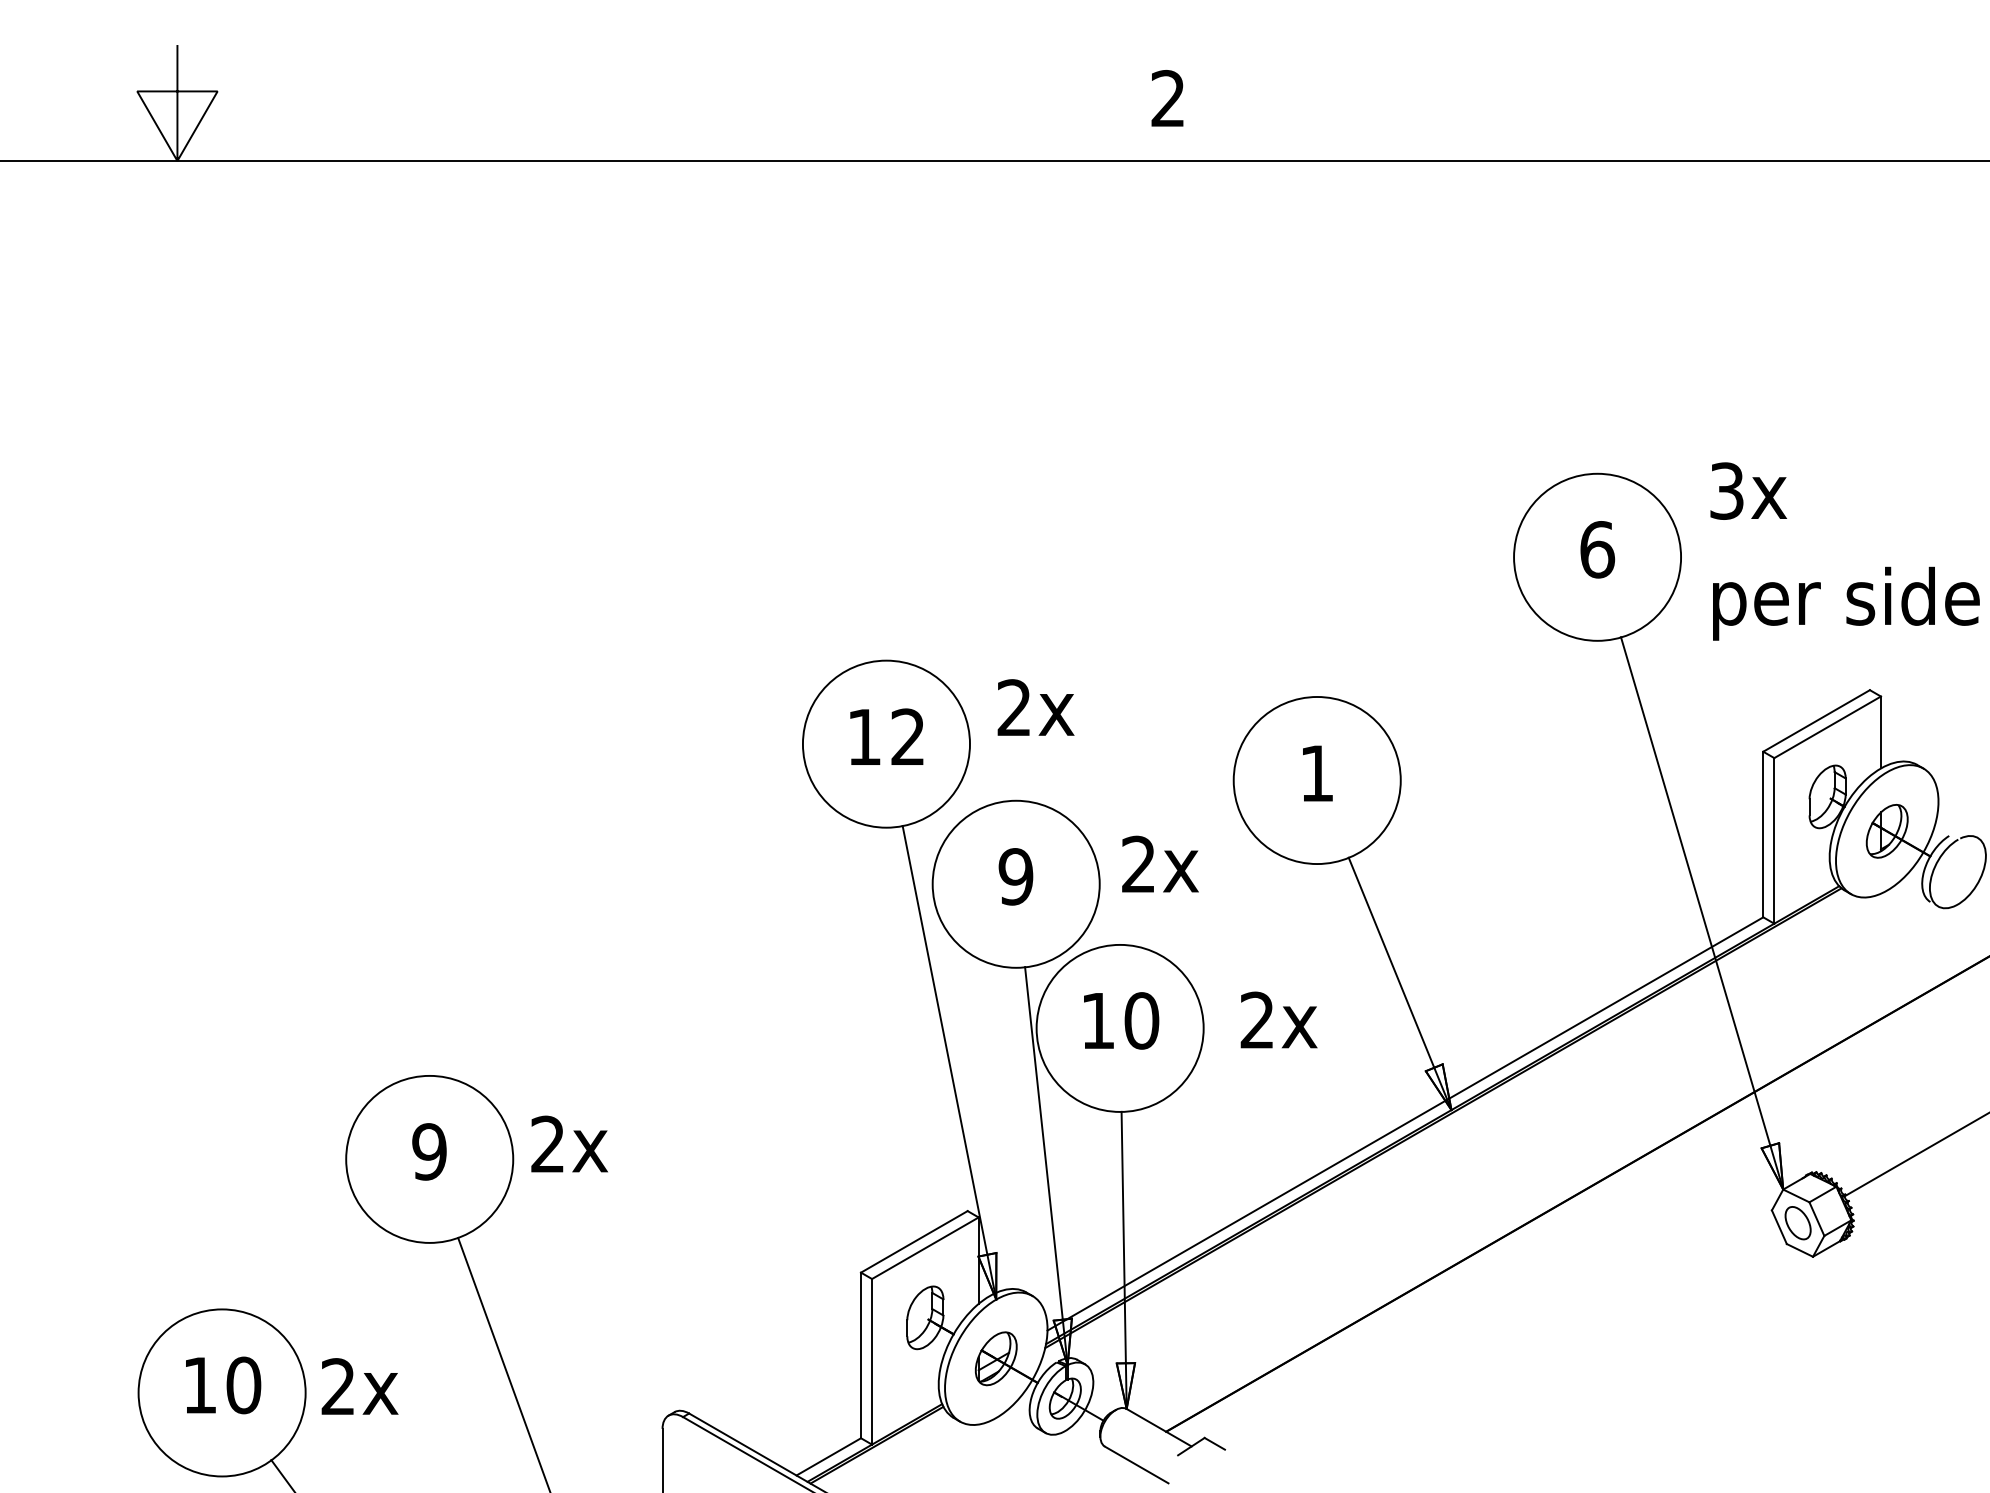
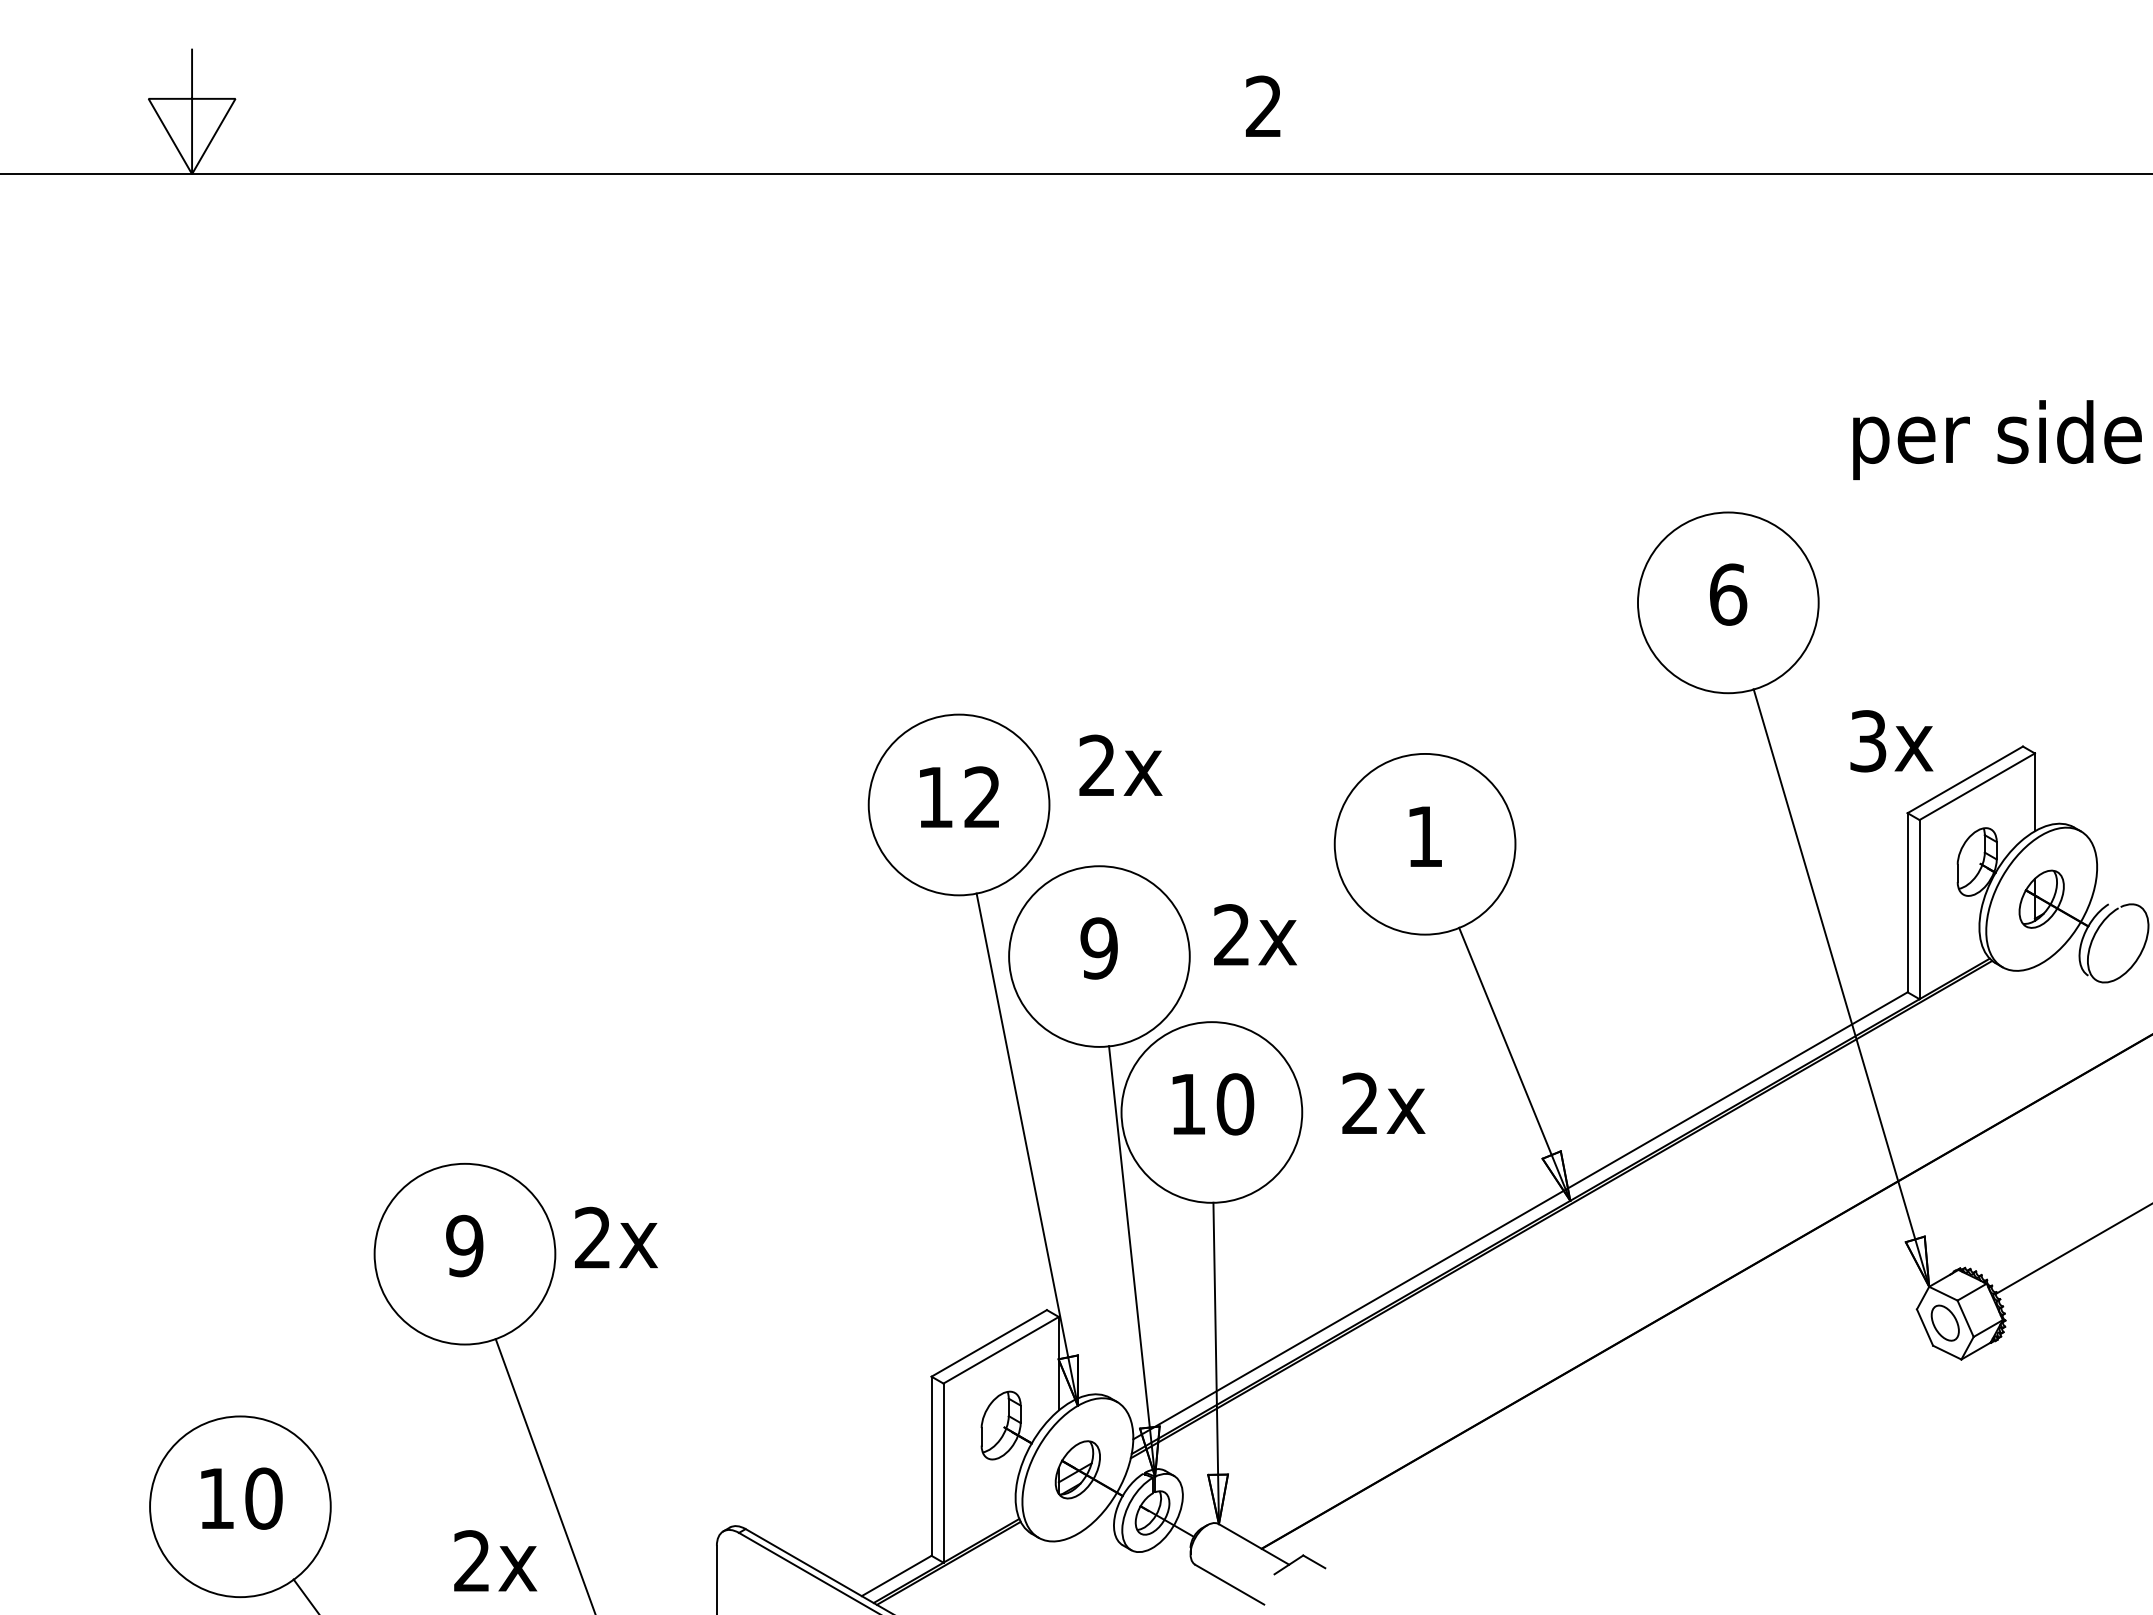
text: (1748, 491) -> (1891, 741), moved
text: (1846, 604) -> (1997, 440), moved
text: (359, 1386) -> (495, 1560), moved

